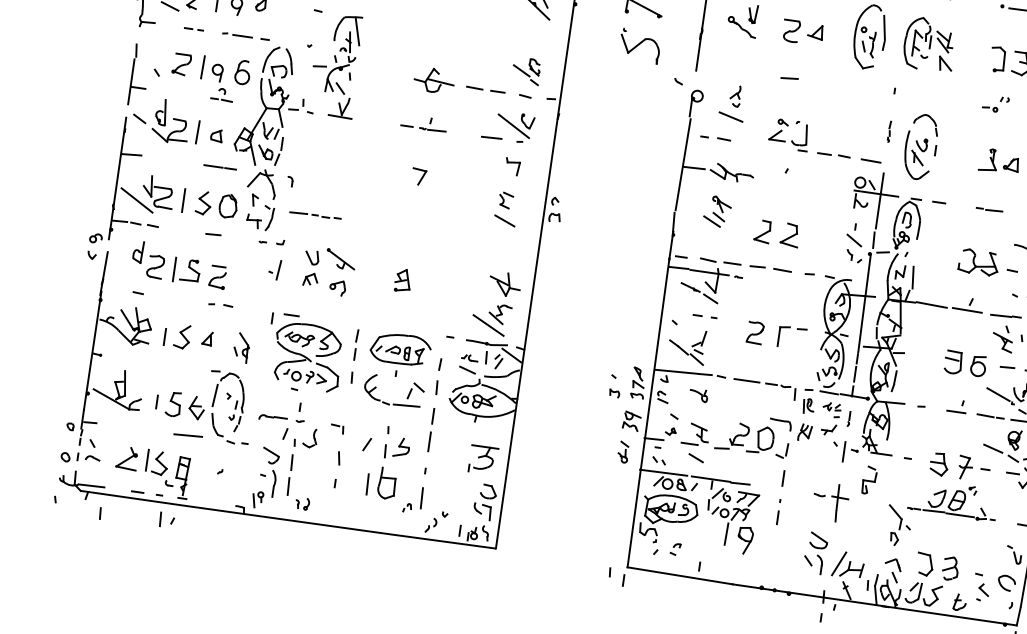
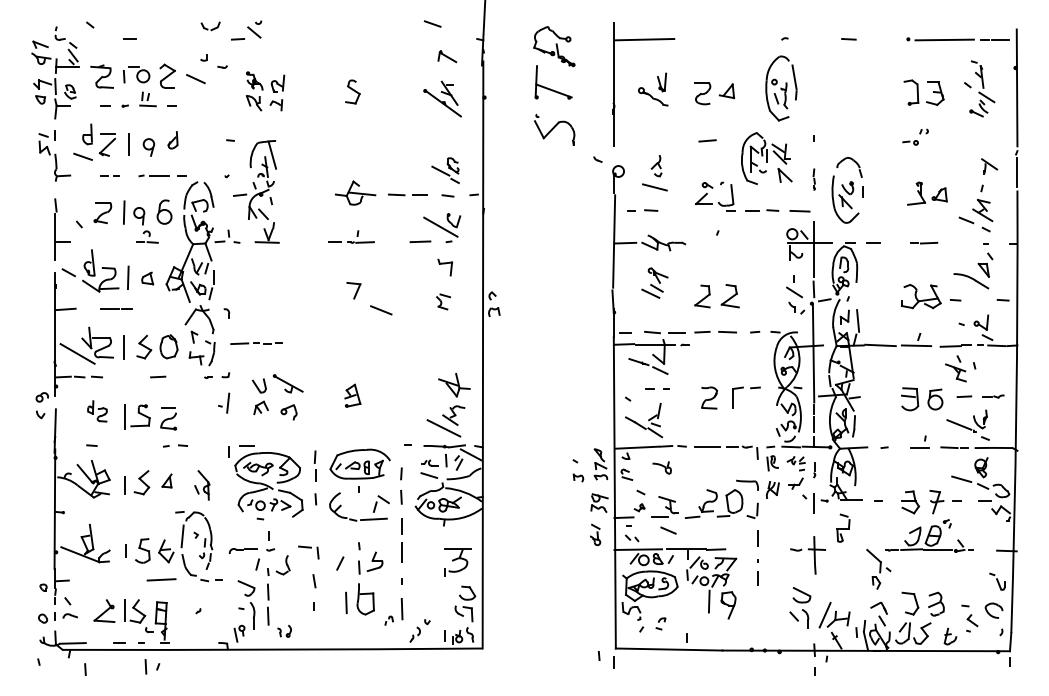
part: (929, 44) -> (766, 158), moved
line: (220, 166) -> (116, 308), moved
line: (505, 221) -> (381, 310), moved
part: (148, 260) -> (97, 411), size x0.6
part: (337, 428) -> (308, 551), size x1.6

